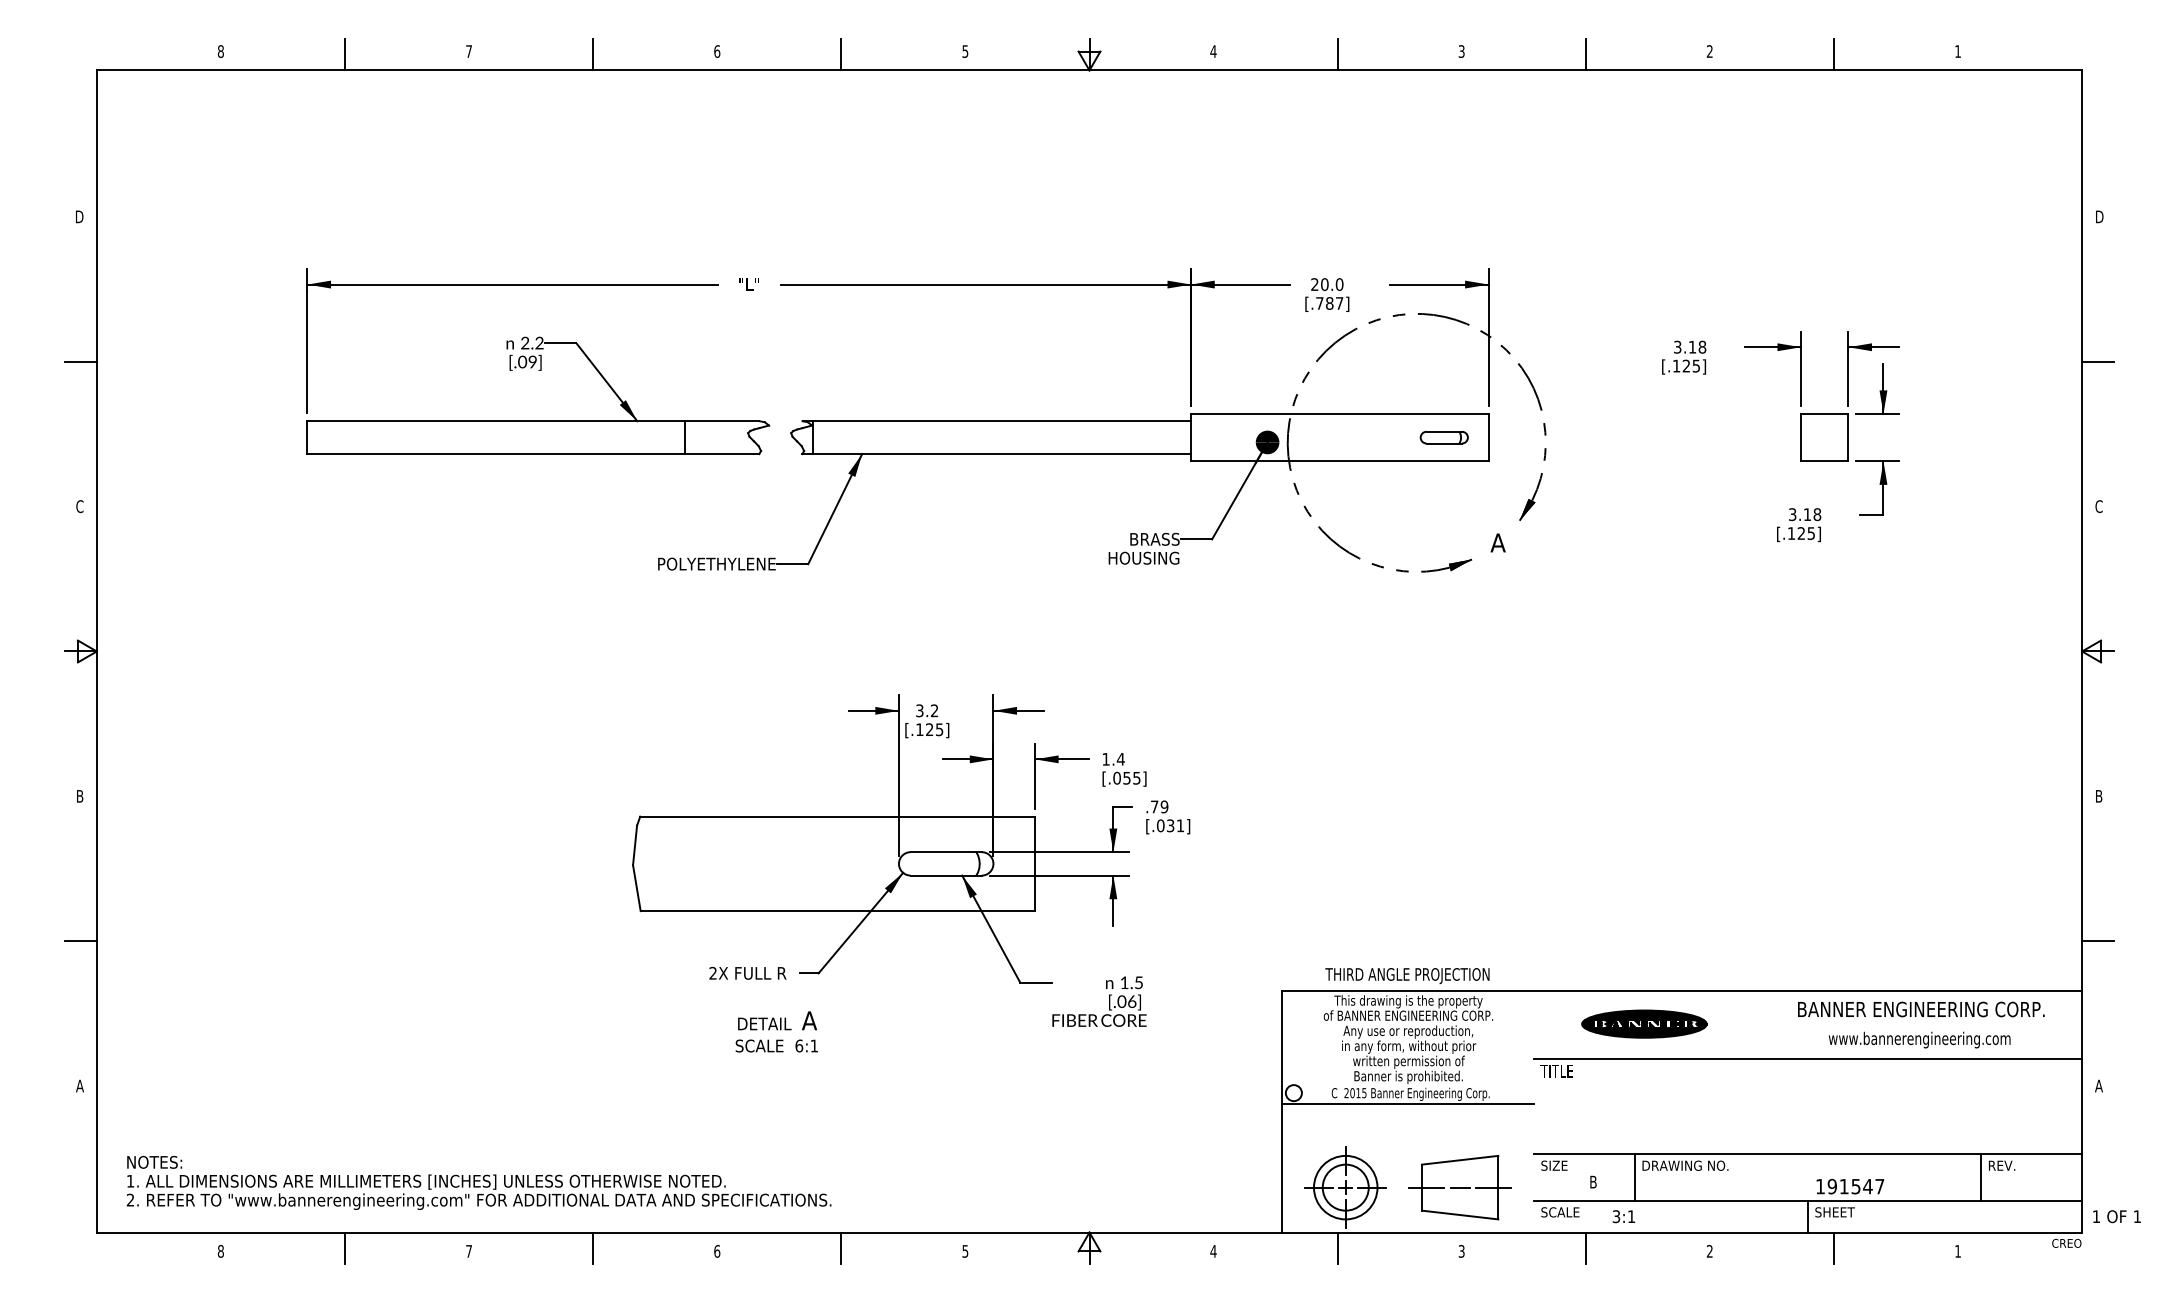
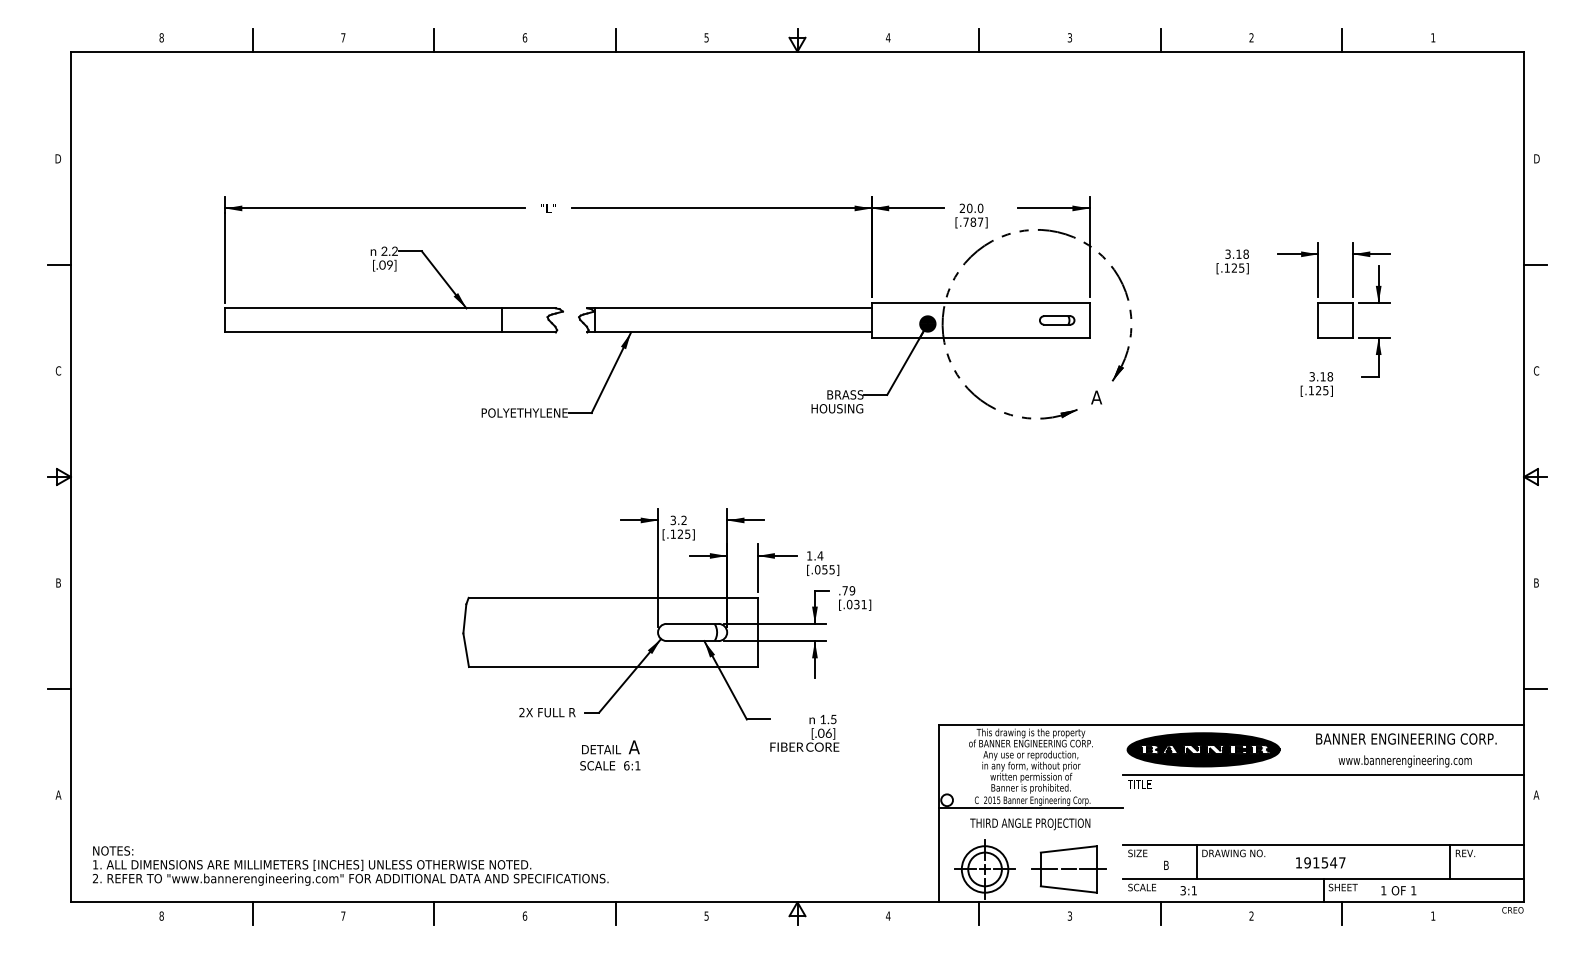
text: (1407, 976) -> (1030, 824), moved
part: (1644, 1023) -> (1203, 749), size x1.67
text: (776, 1031) -> (610, 755), moved
text: (1850, 1186) -> (1320, 862), moved
text: (2116, 1216) -> (1398, 890), moved

